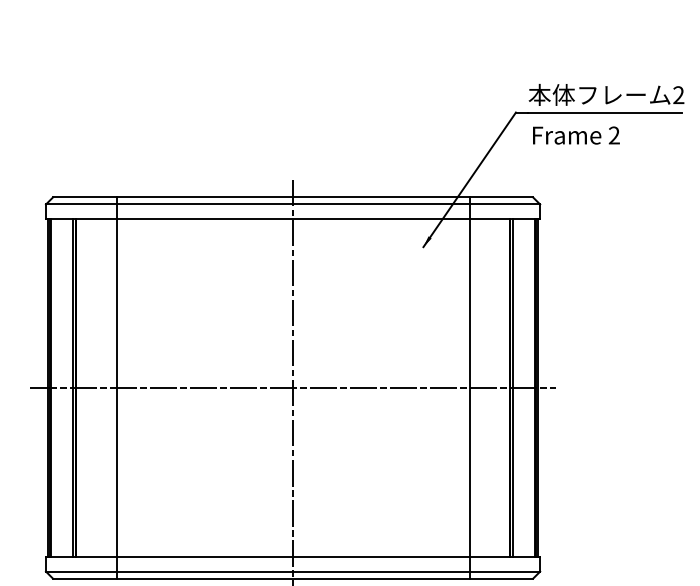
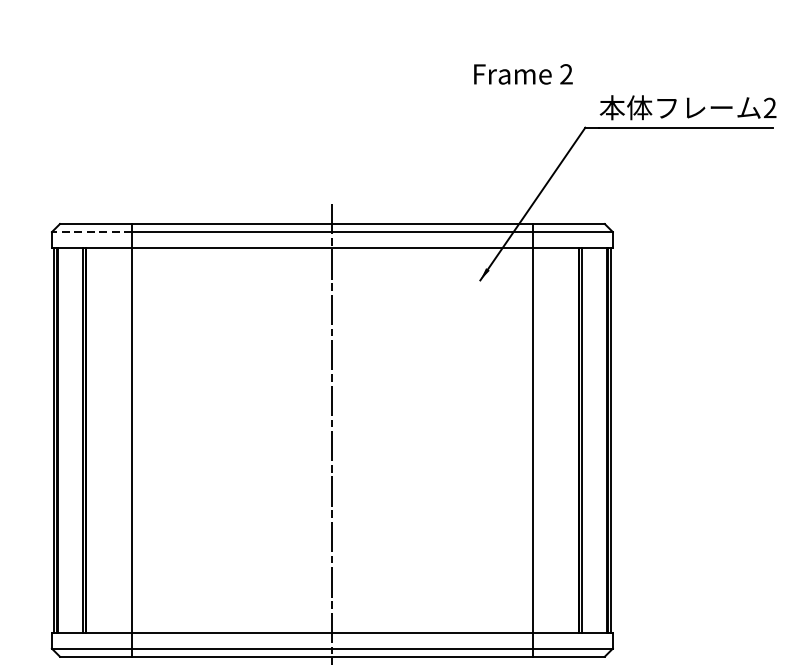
text: (576, 135) -> (523, 74), moved
line: (80, 204) -> (91, 232), solid -> dashed
line: (293, 388) -> (332, 440), removed

